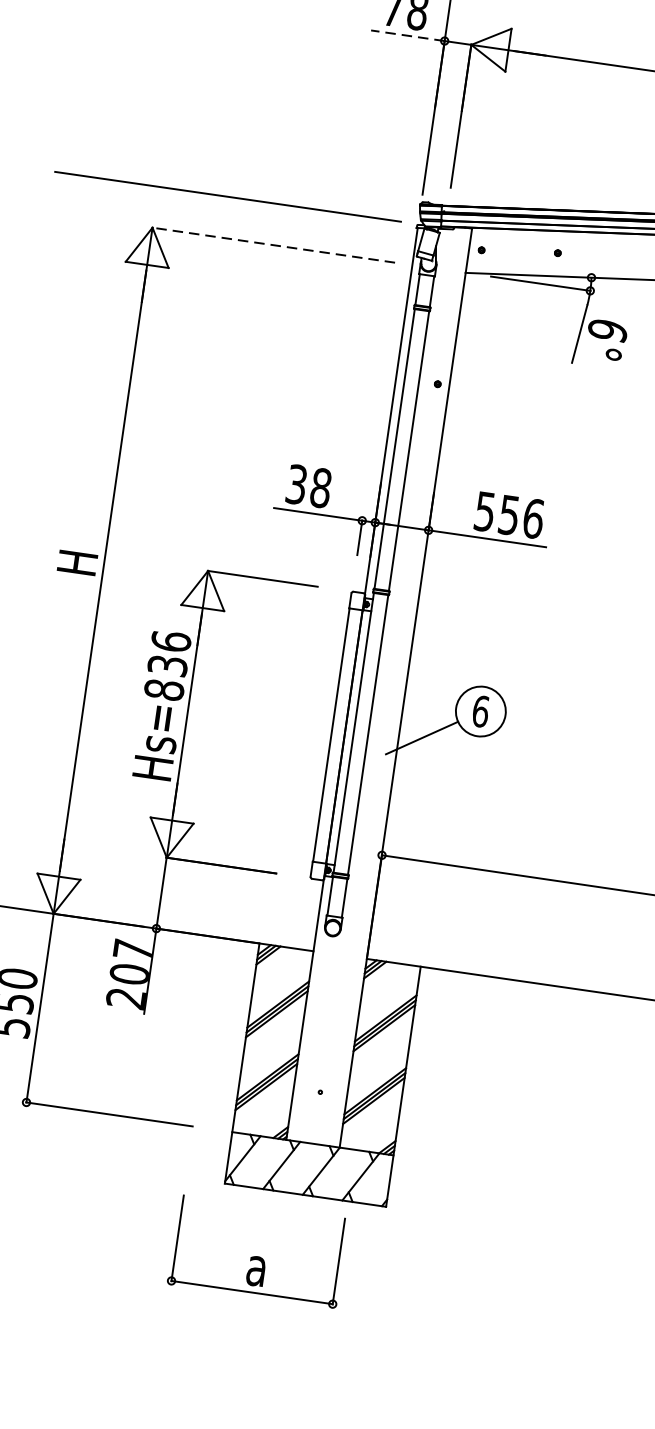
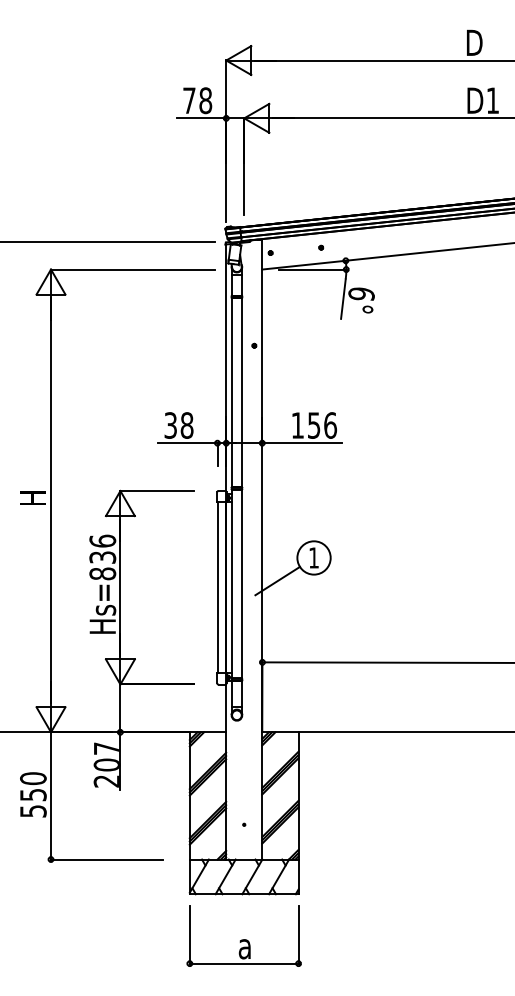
line: (407, 35) -> (201, 118), dashed -> solid
line: (273, 245) -> (132, 269), dashed -> solid
text: (484, 511) -> (297, 425), 556 -> 156
text: (481, 710) -> (314, 557), 6 -> 1
part: (257, 1250) -> (243, 935), moved

